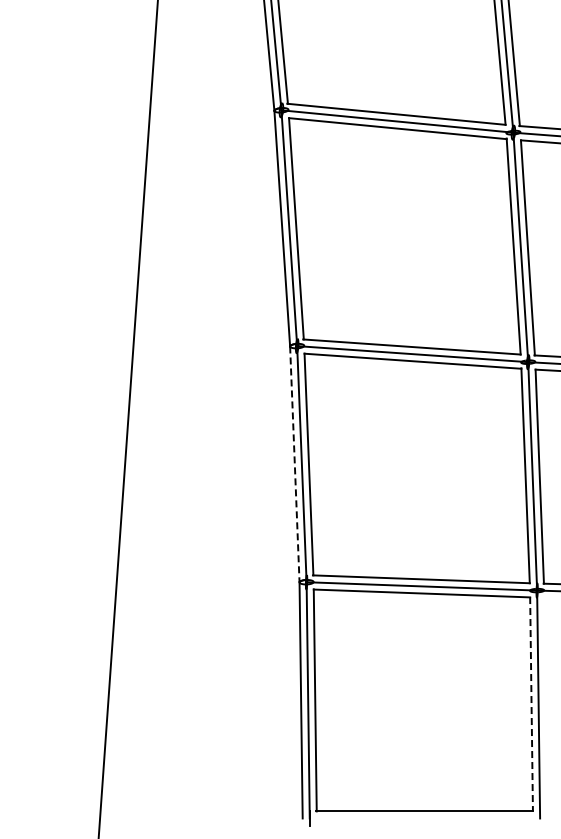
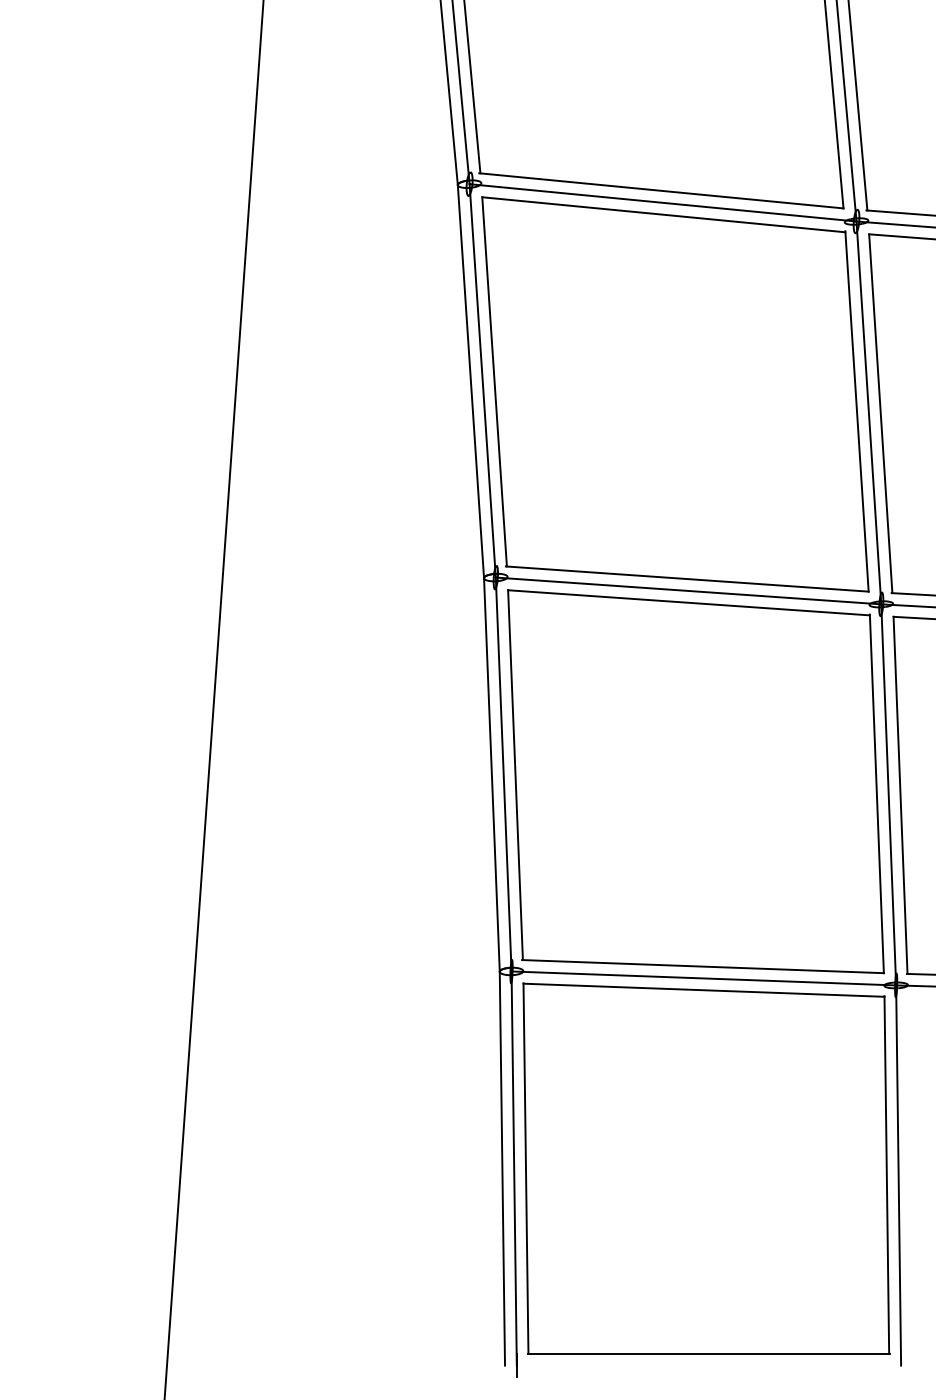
line: (294, 464) -> (491, 775), dashed -> solid
line: (531, 704) -> (886, 1175), dashed -> solid

